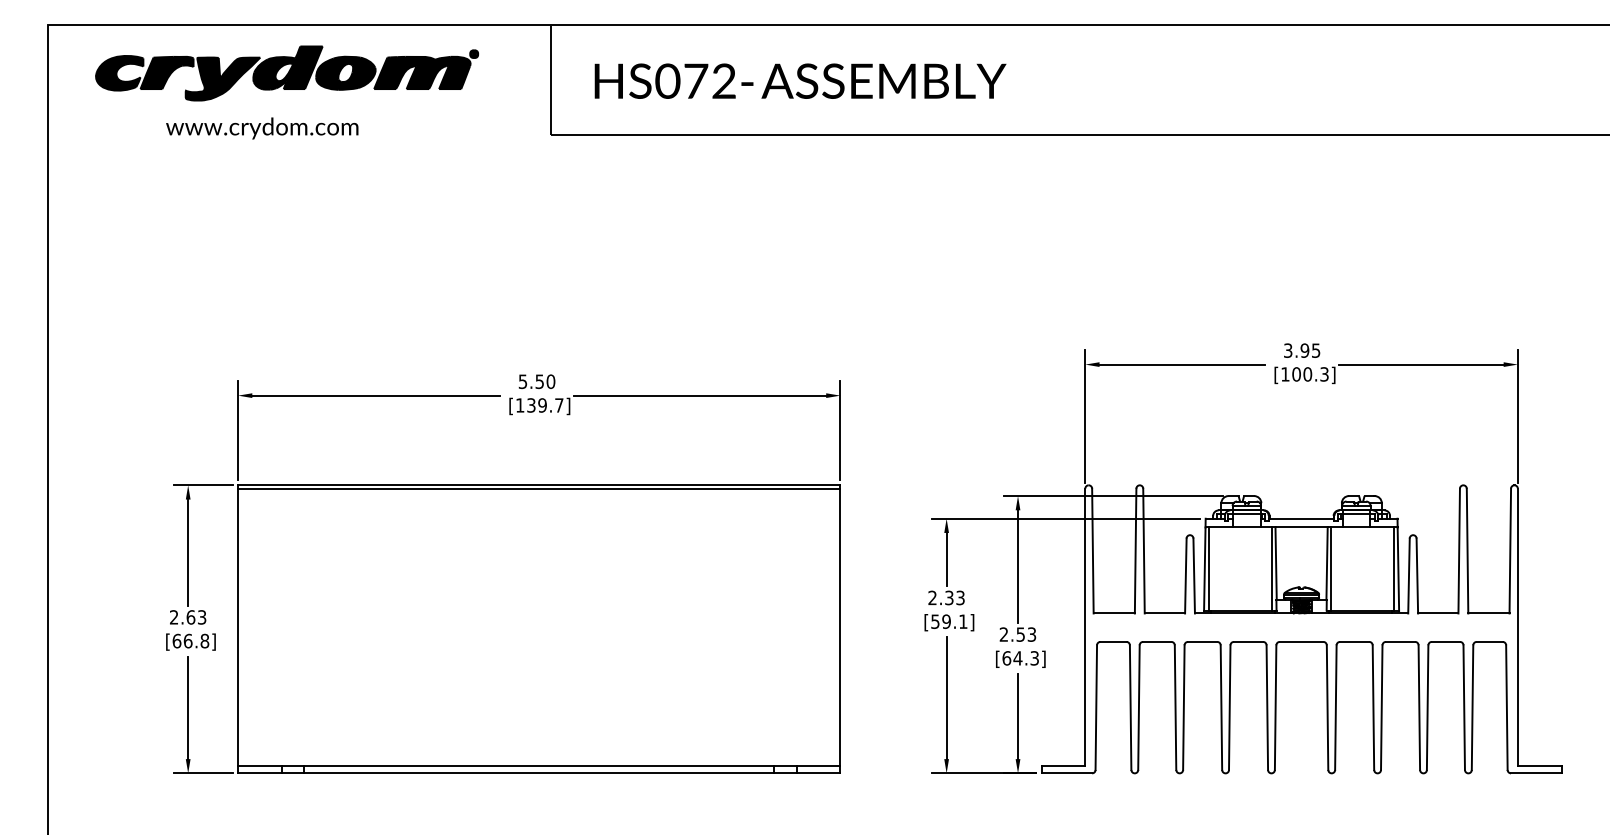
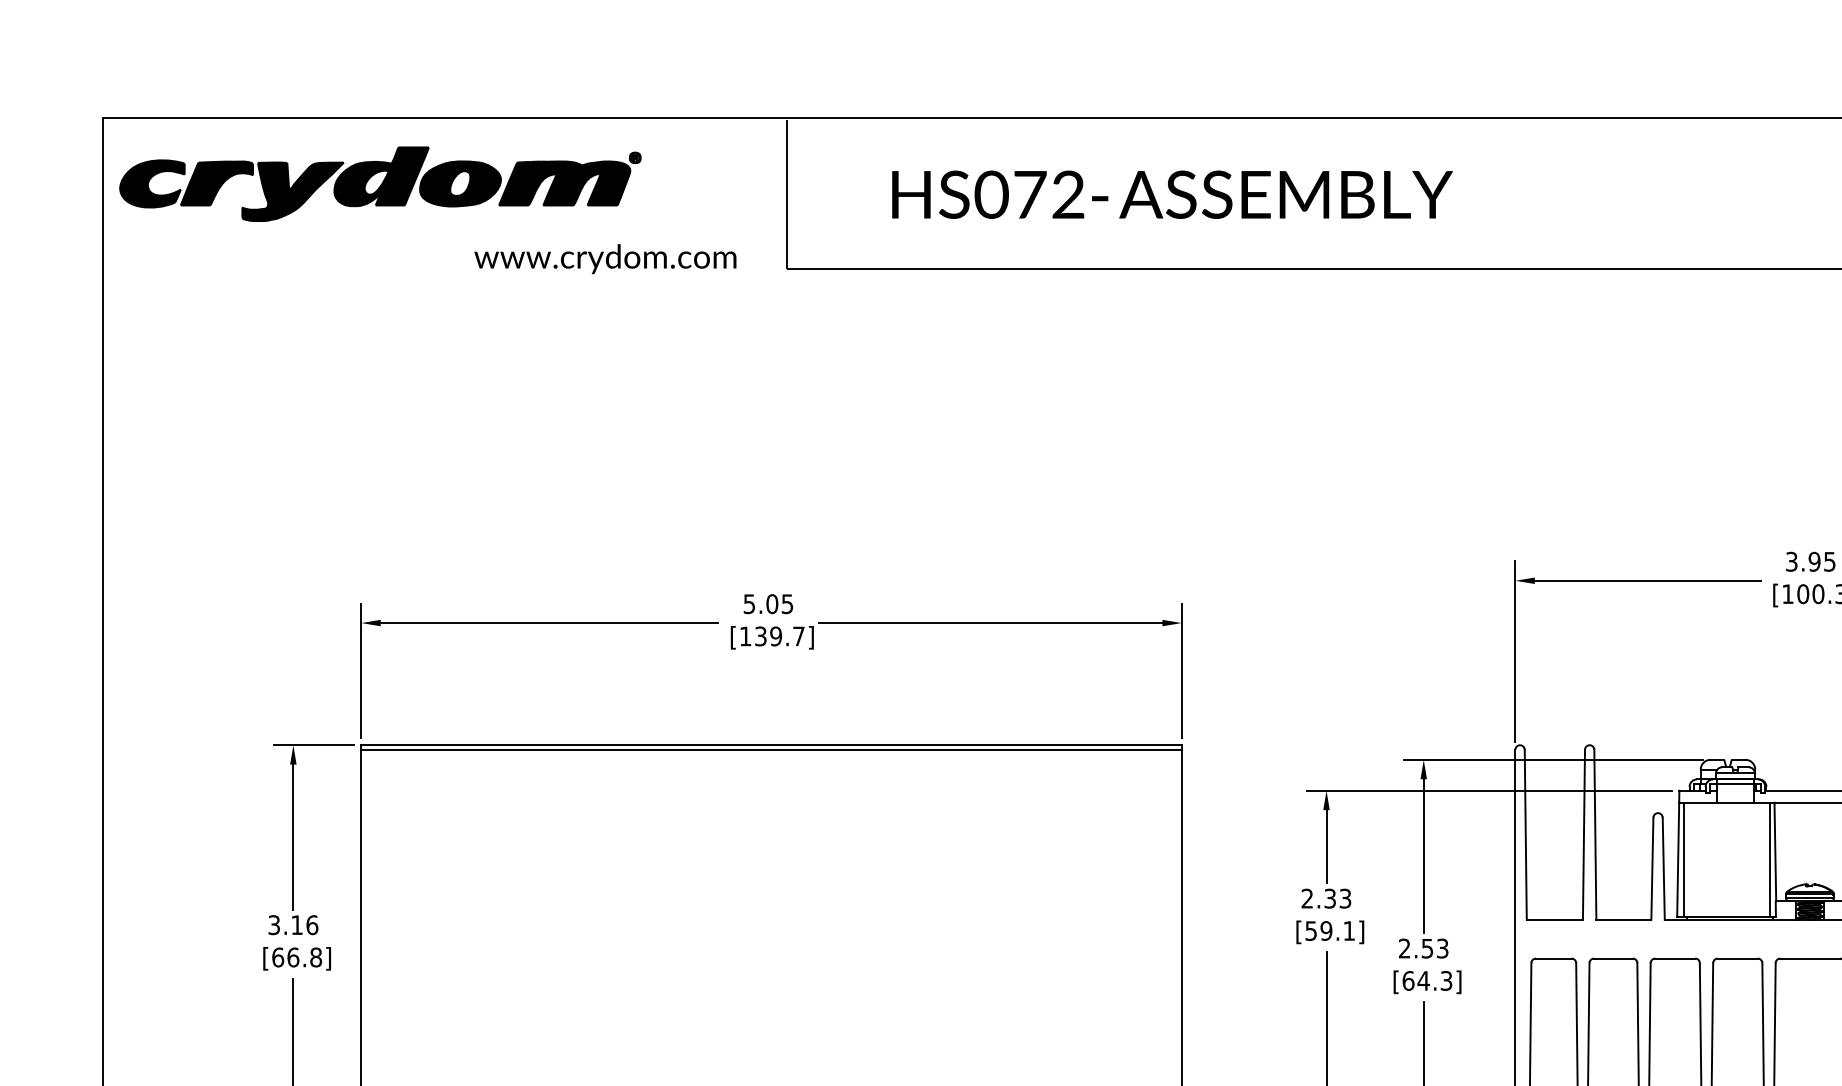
part: (286, 73) -> (379, 184), moved
text: (800, 80) -> (1172, 193), moved
text: (262, 128) -> (605, 259), moved
text: (545, 381) -> (780, 603), 5.50 -> 5.05
text: (188, 617) -> (293, 925), 2.63 -> 3.16

